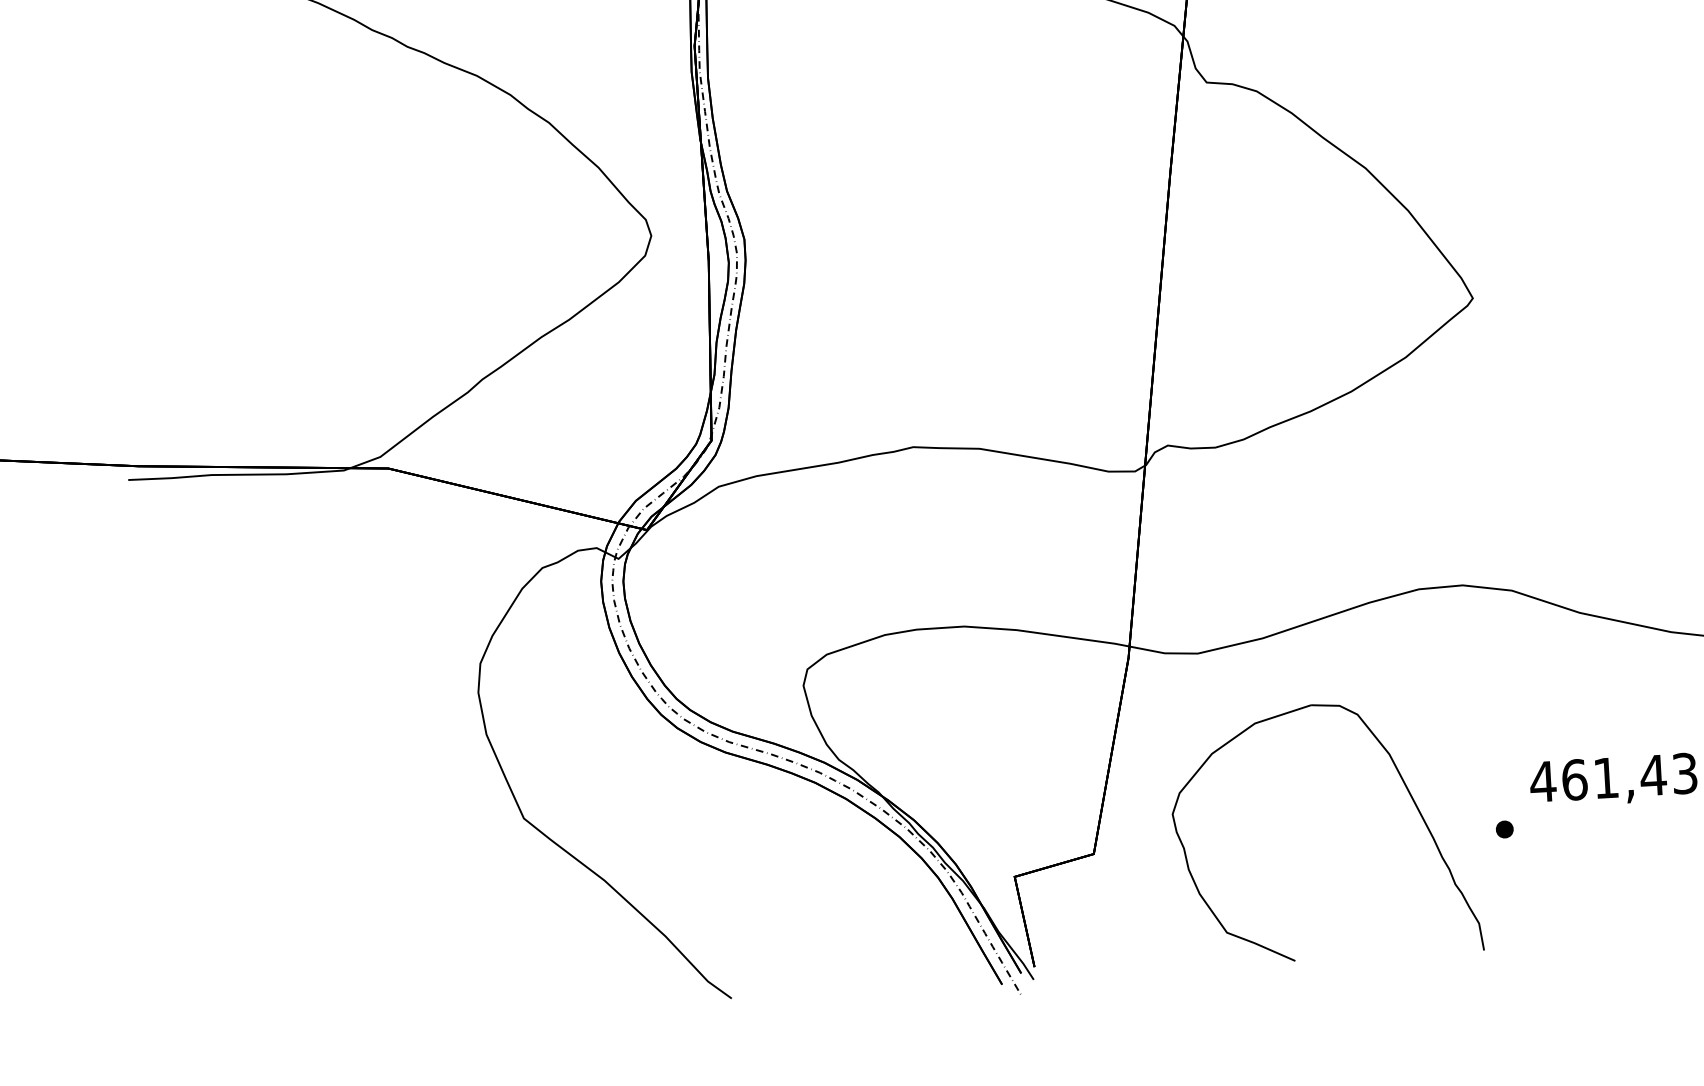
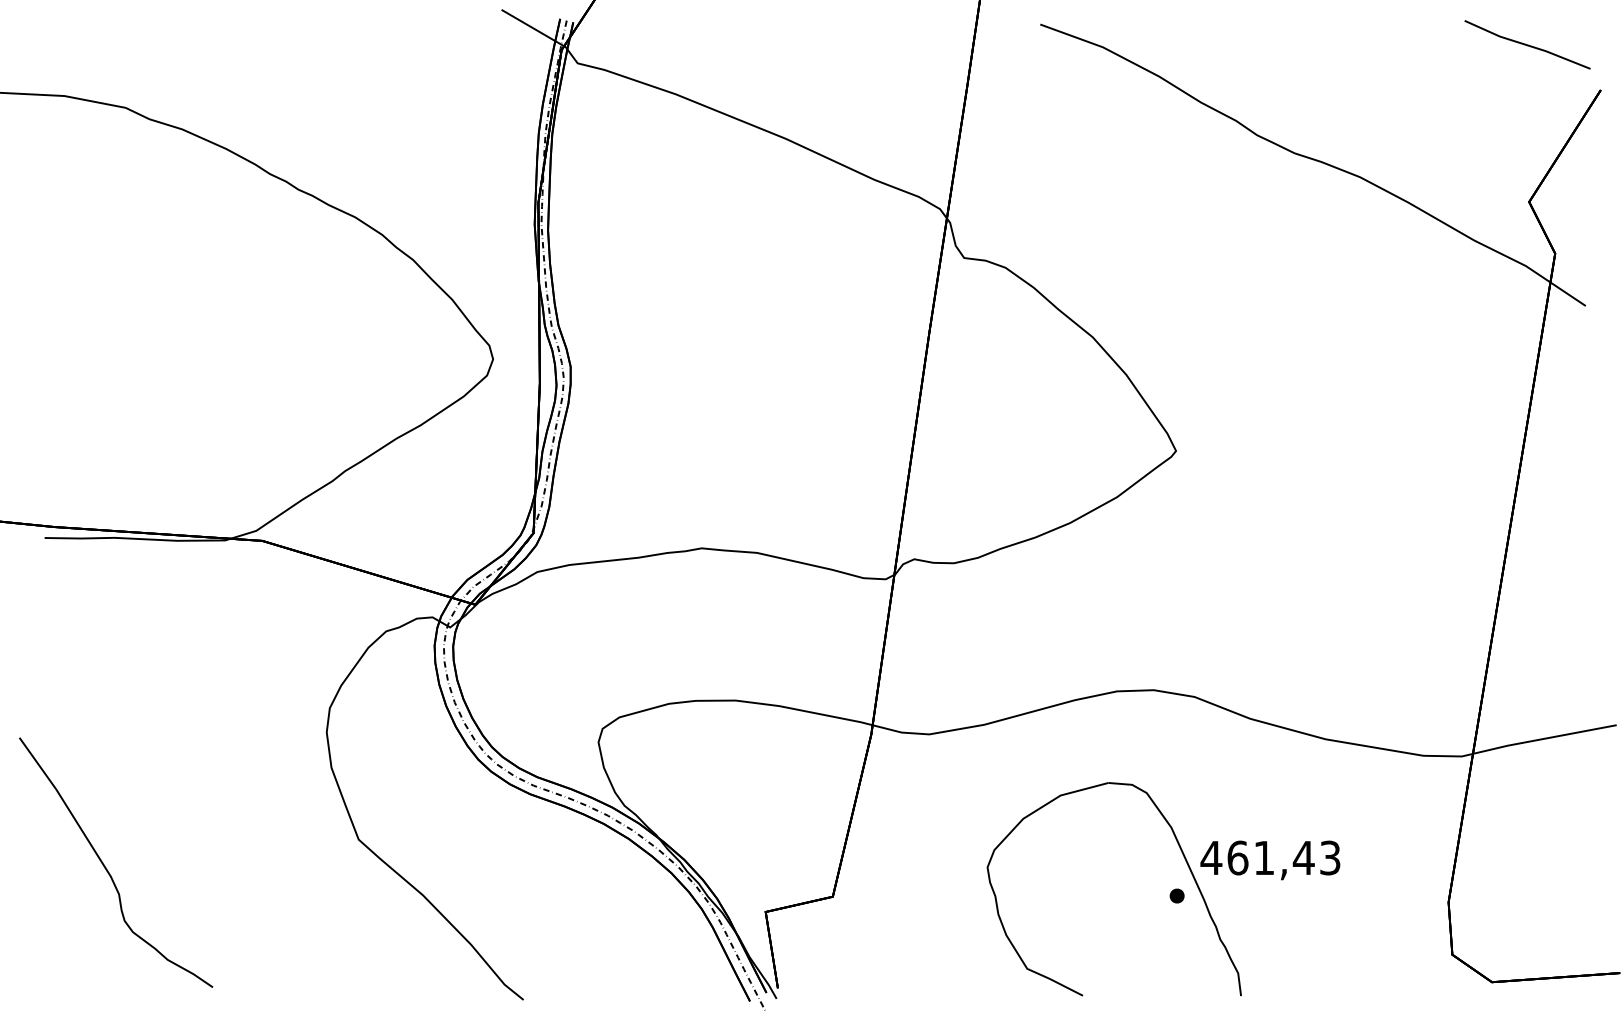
part: (1405, 789) -> (1183, 857), moved
curve: (224, 869) -> (106, 867), added

